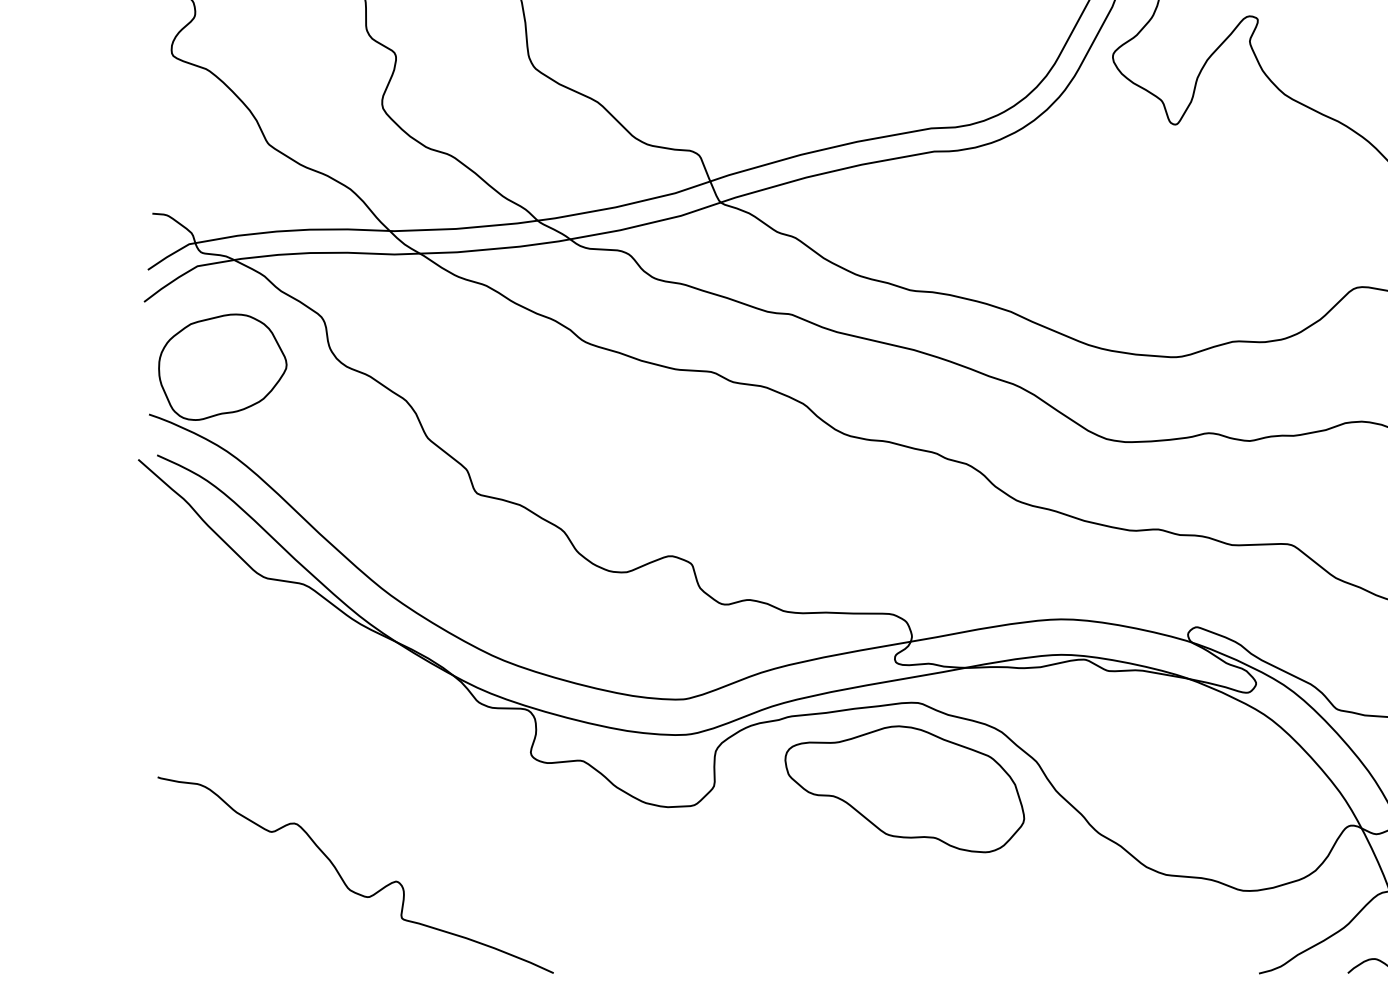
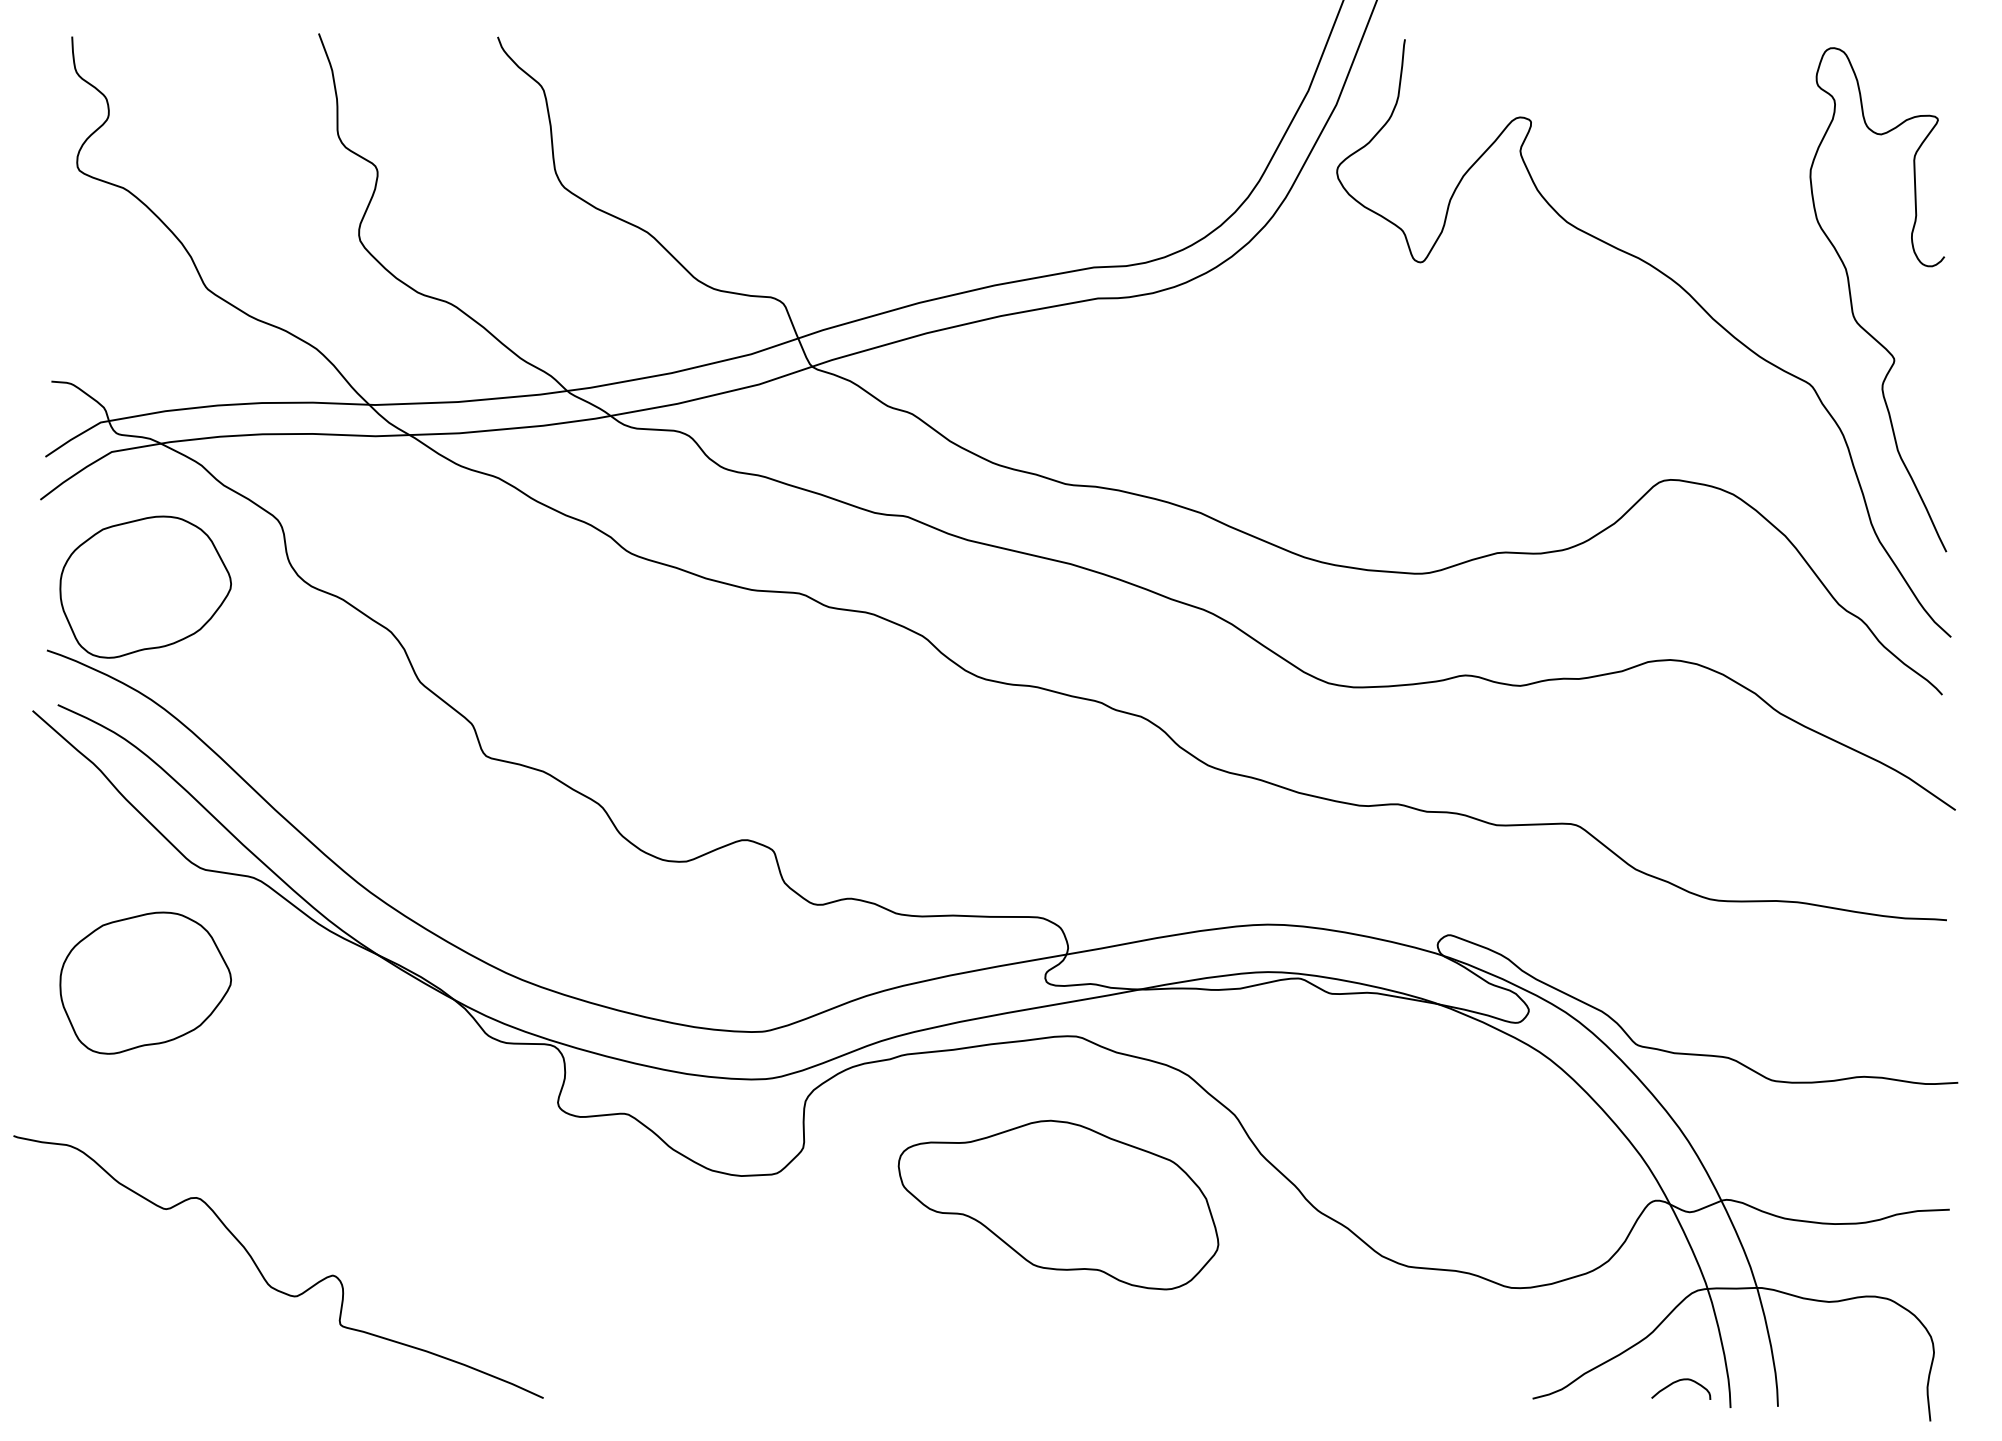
part: (222, 662) -> (145, 982), added
part: (904, 788) -> (1058, 1204), moved
curve: (343, 880) -> (262, 1273), moved

